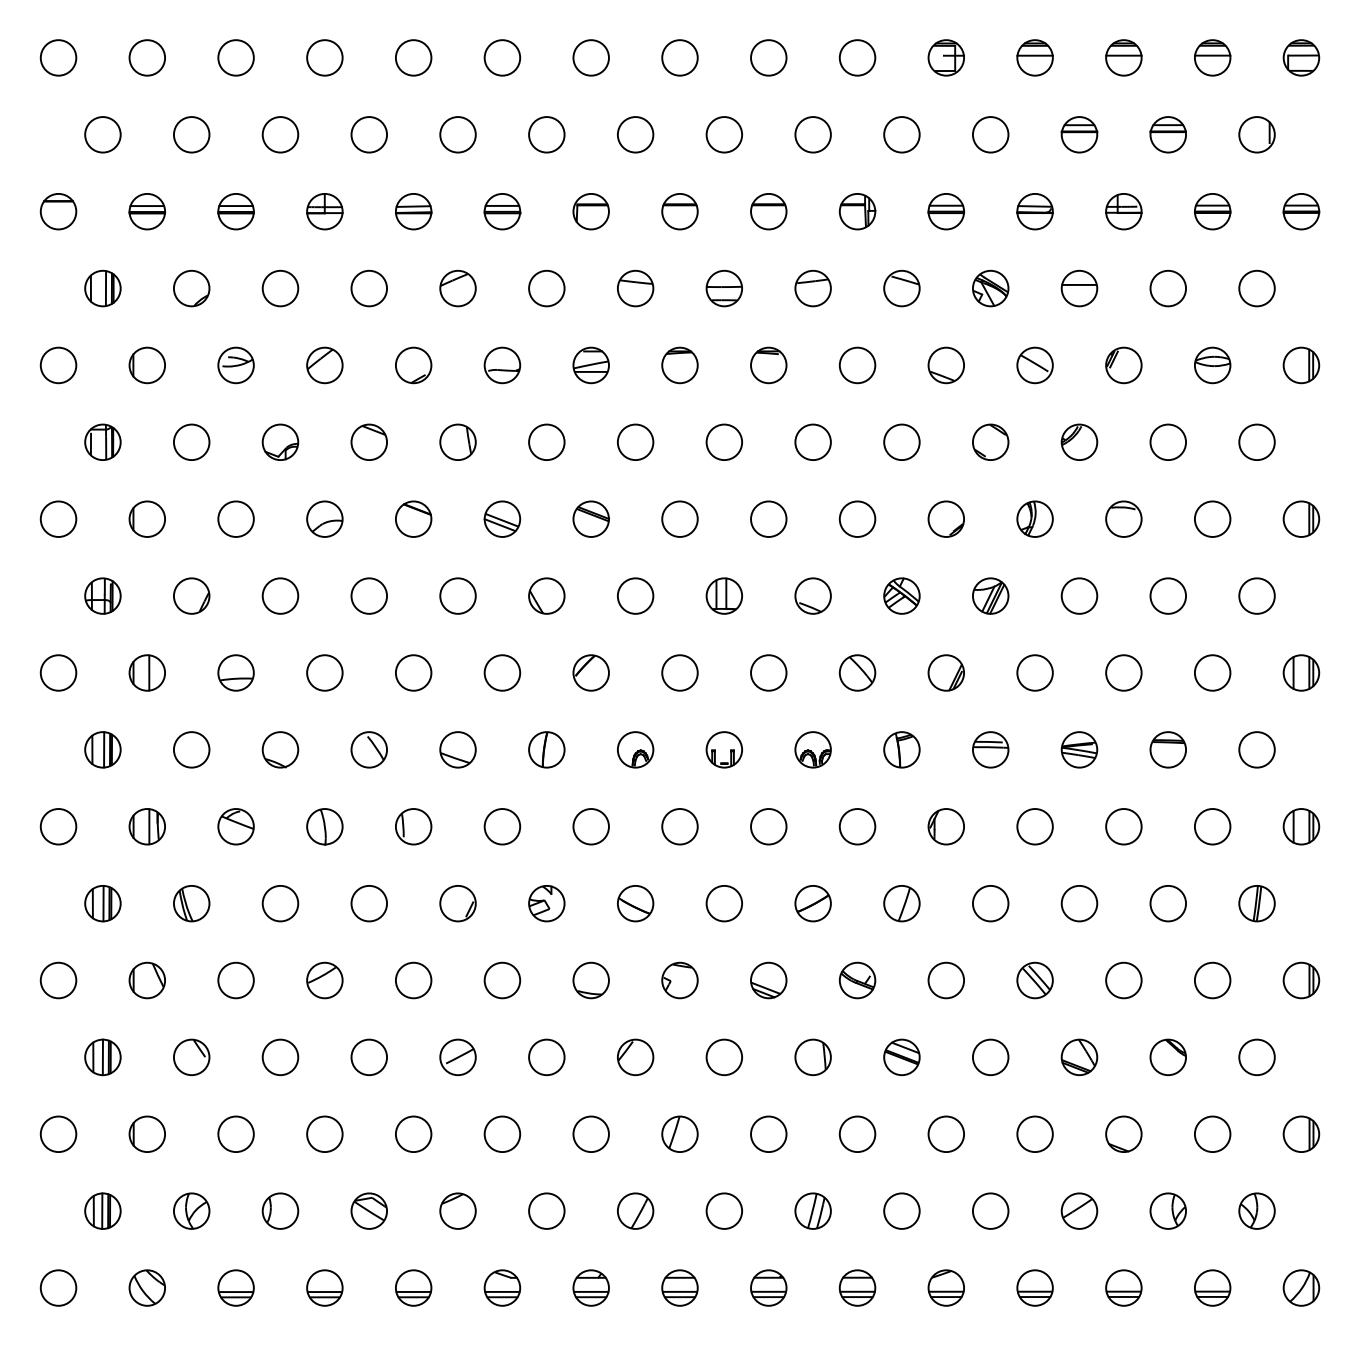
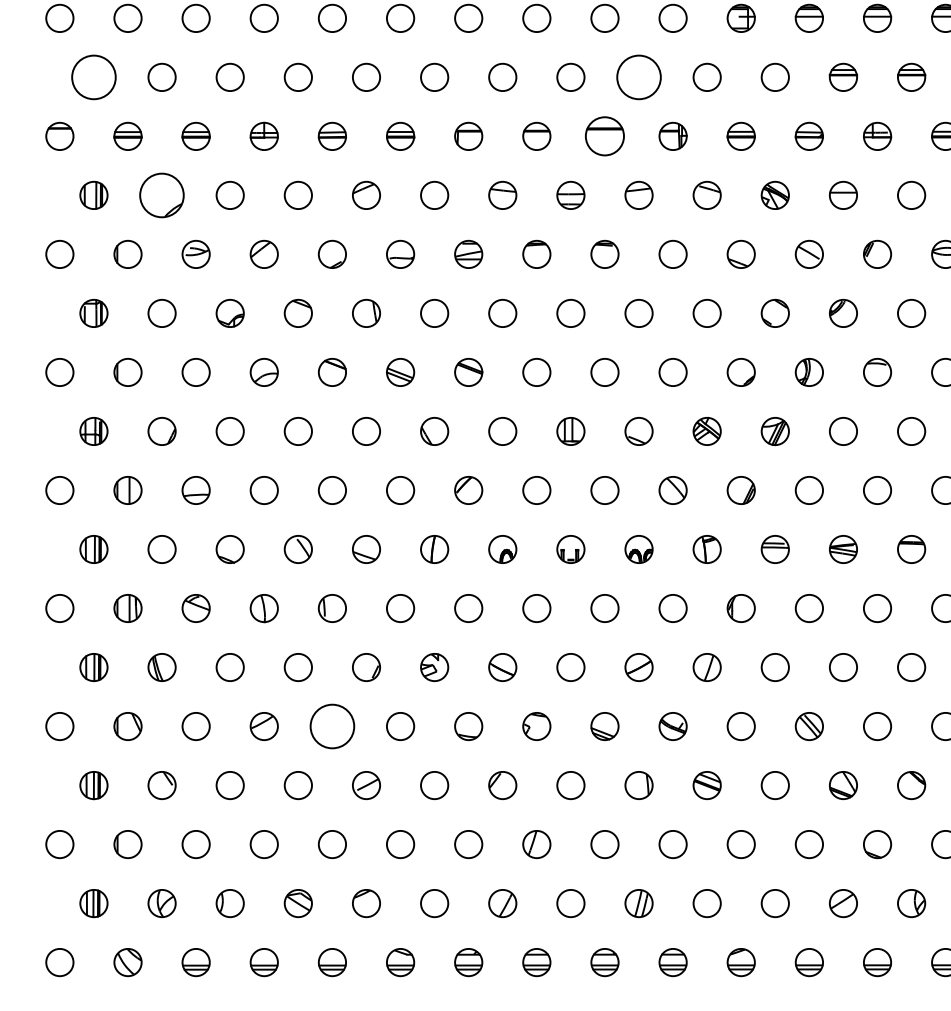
circle: (102, 134) -> (93, 77), size x1.6
circle: (812, 134) -> (638, 77), size x1.6
part: (768, 211) -> (604, 136), size x1.4
part: (191, 288) -> (161, 195), size x1.6
circle: (413, 980) -> (332, 726), size x1.6

